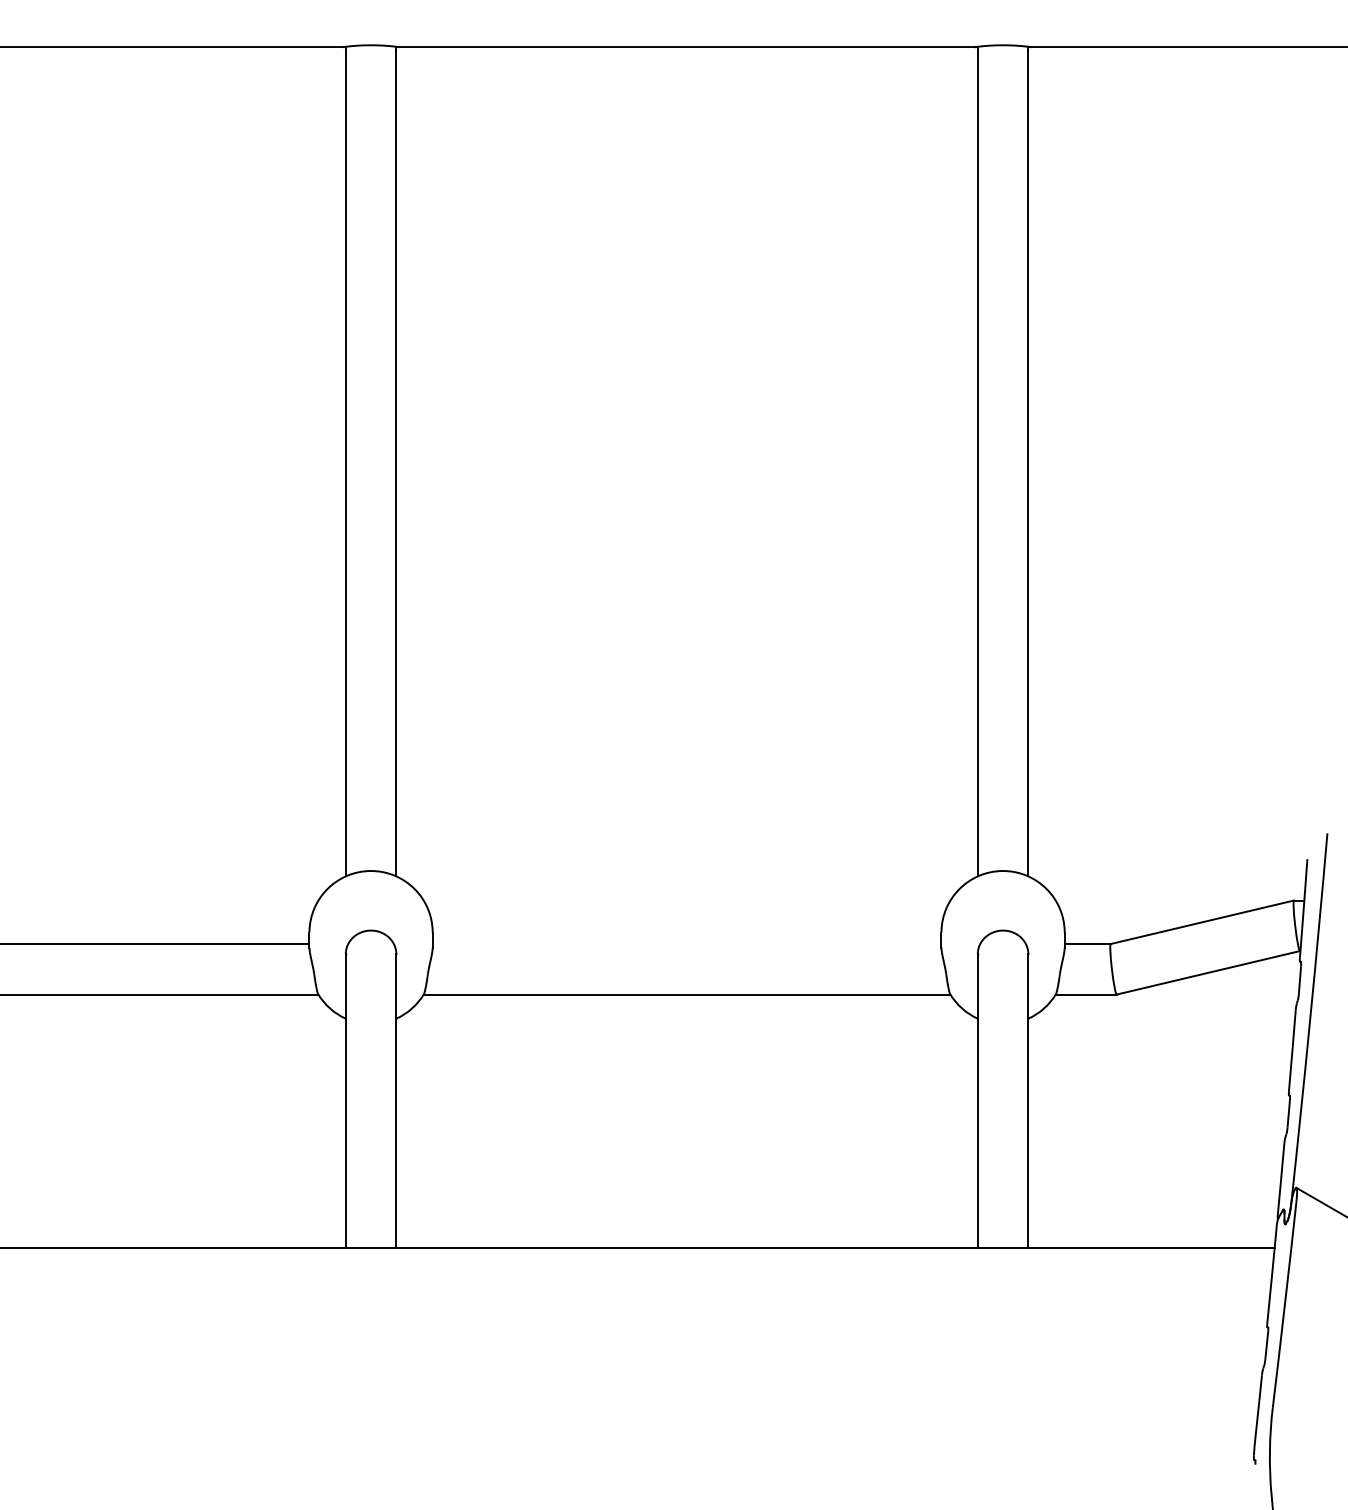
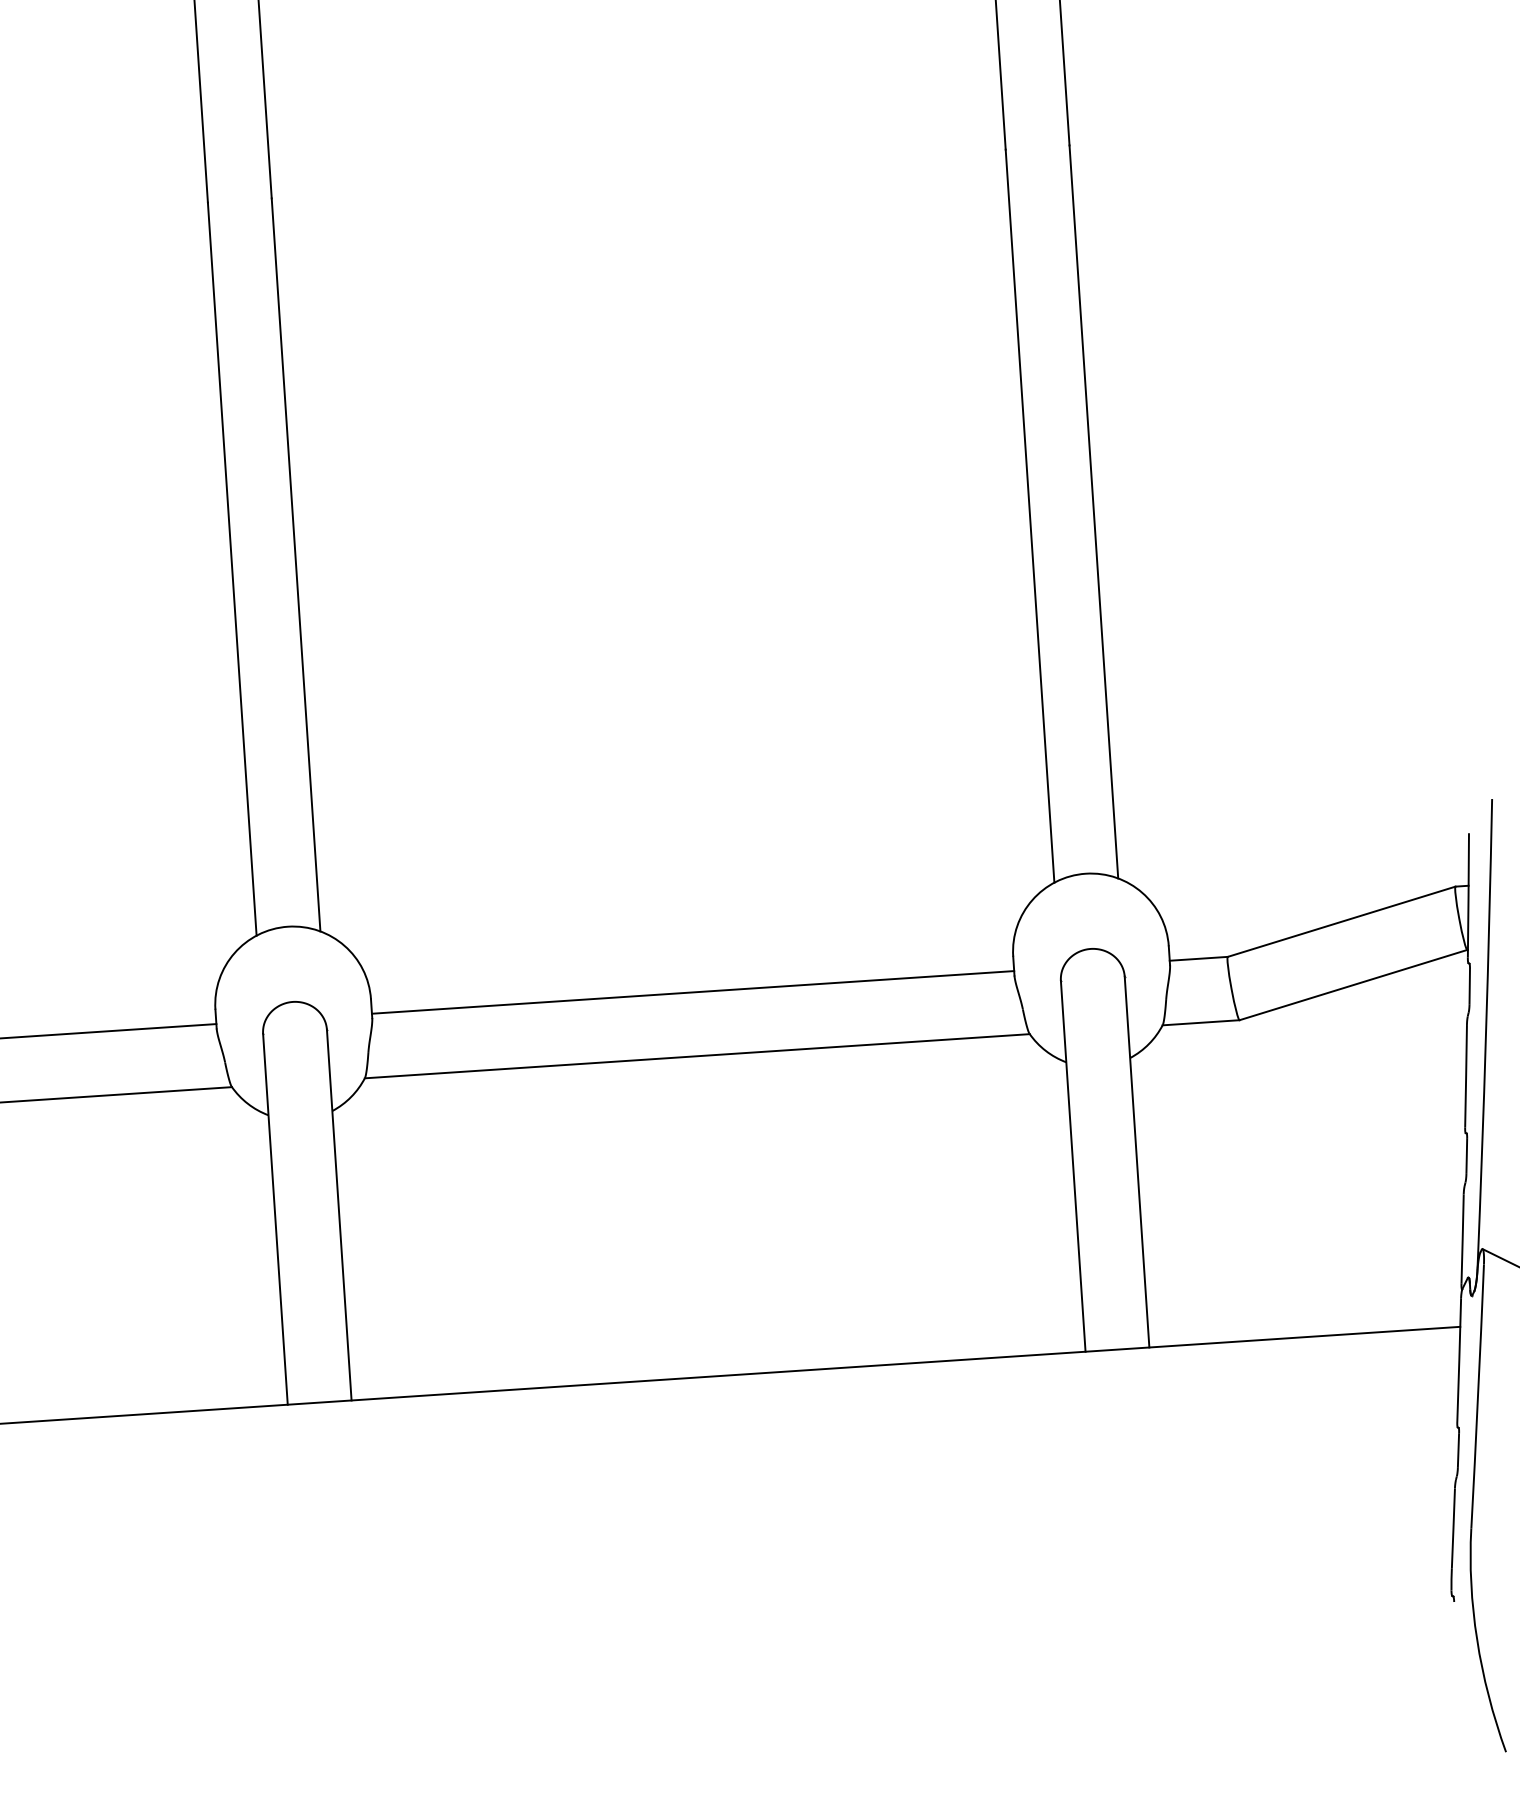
line: (686, 944) -> (692, 993), added

